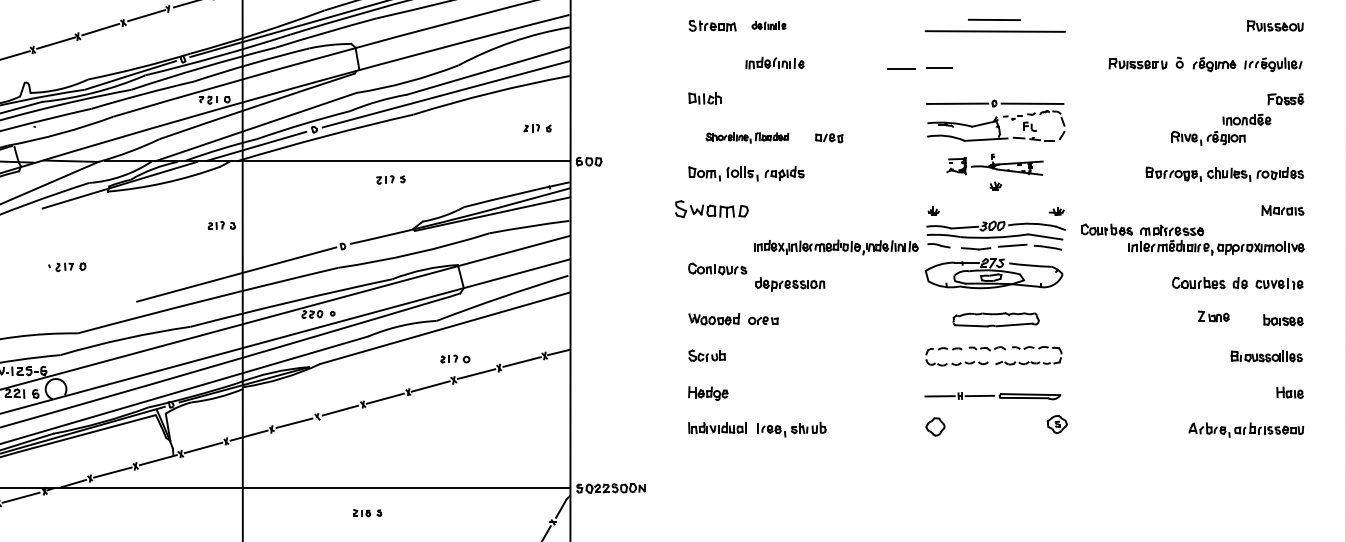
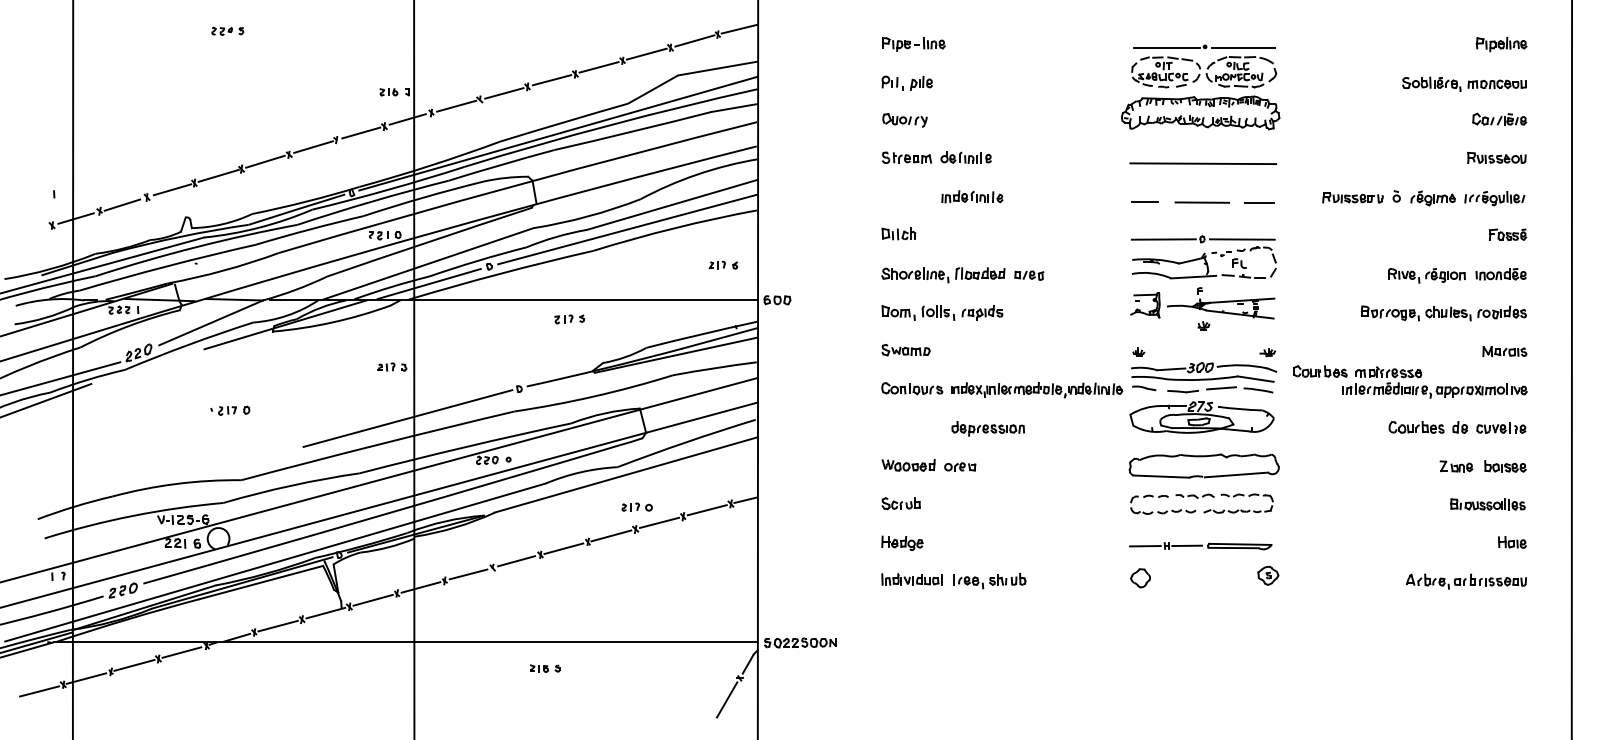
line: (993, 19) -> (1201, 202), moved
part: (768, 25) -> (965, 157), size x1.43
line: (901, 68) -> (1259, 202), moved
part: (1246, 119) -> (1500, 274), moved
part: (747, 138) -> (943, 275), size x1.43
part: (994, 164) -> (1202, 303), size x1.43
part: (711, 209) -> (905, 350), size x0.62
part: (717, 268) -> (912, 388), moved
part: (1213, 316) -> (1456, 466), moved
part: (995, 319) -> (1203, 465), size x1.67

